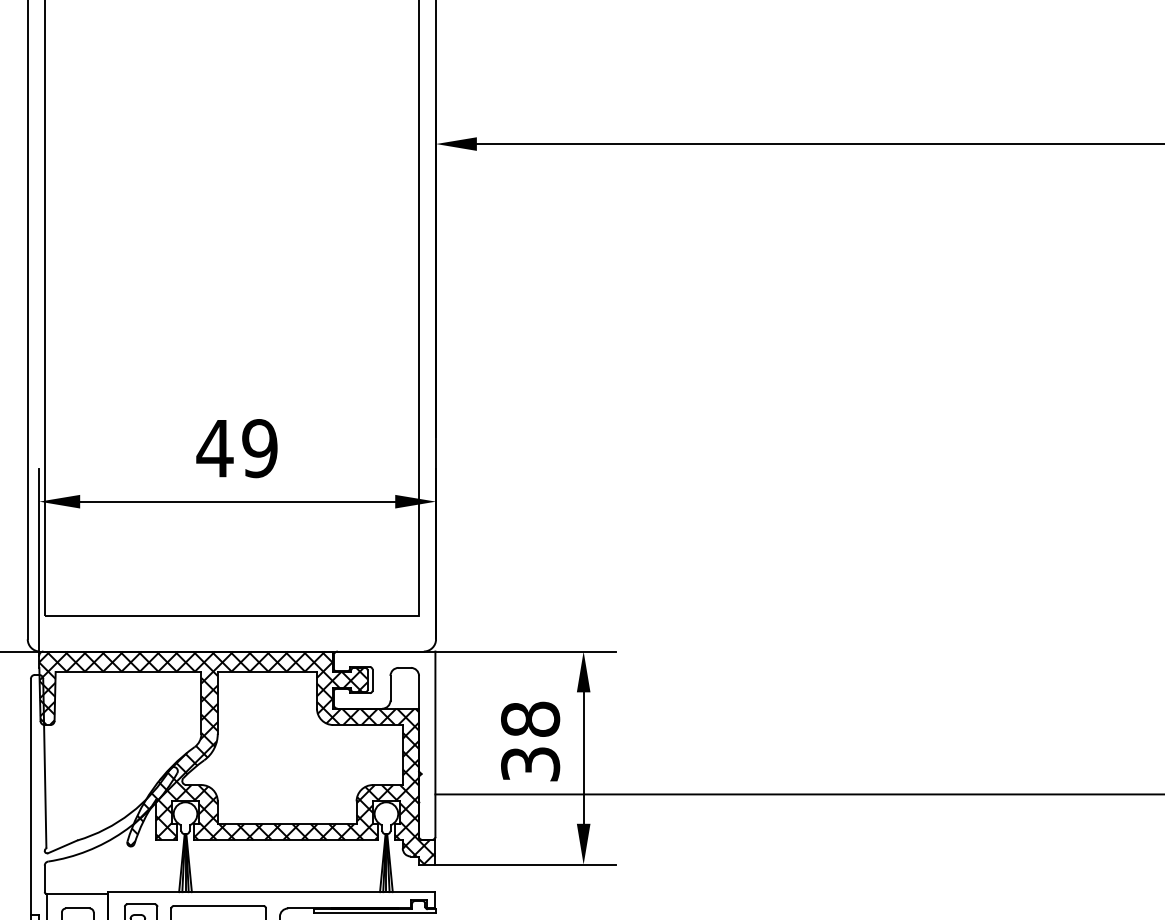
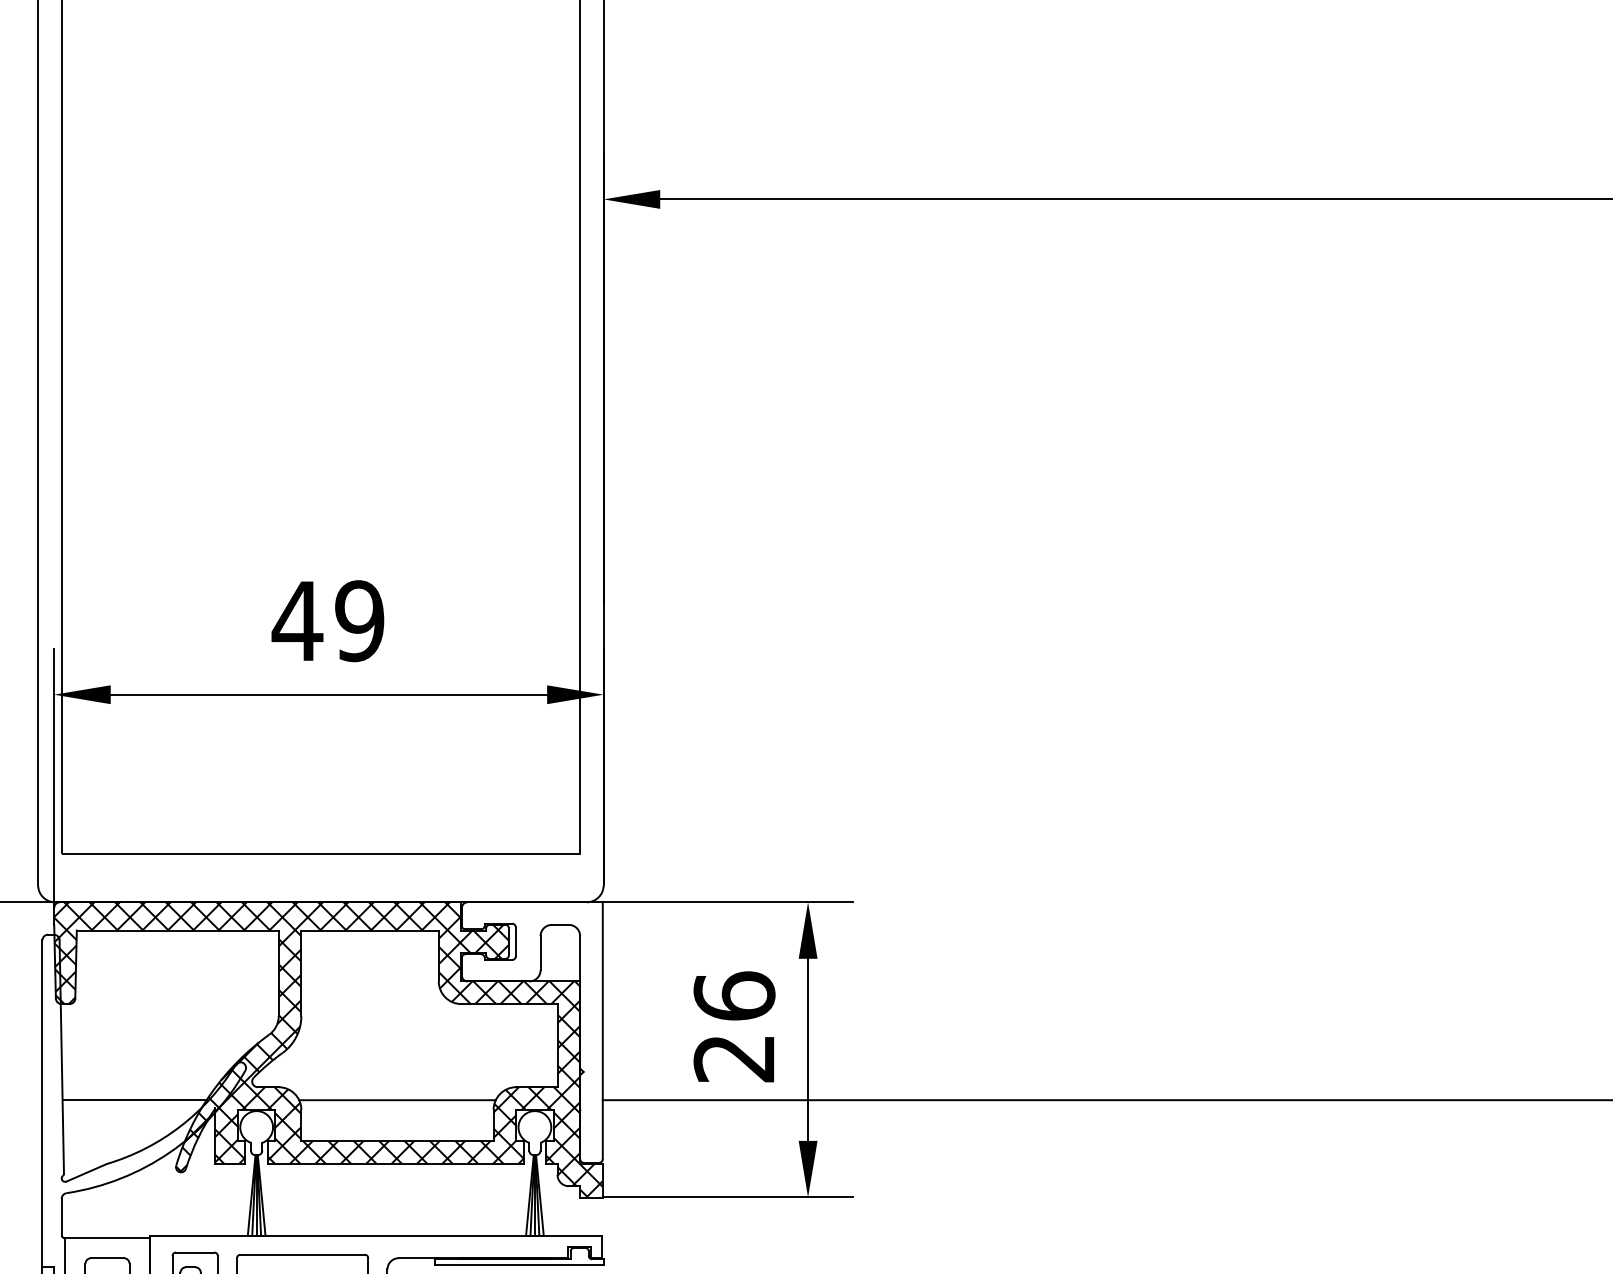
text: (530, 741) -> (734, 1026), 38 -> 26
line: (97, 794) -> (134, 1100), added
line: (287, 794) -> (397, 1100), added

